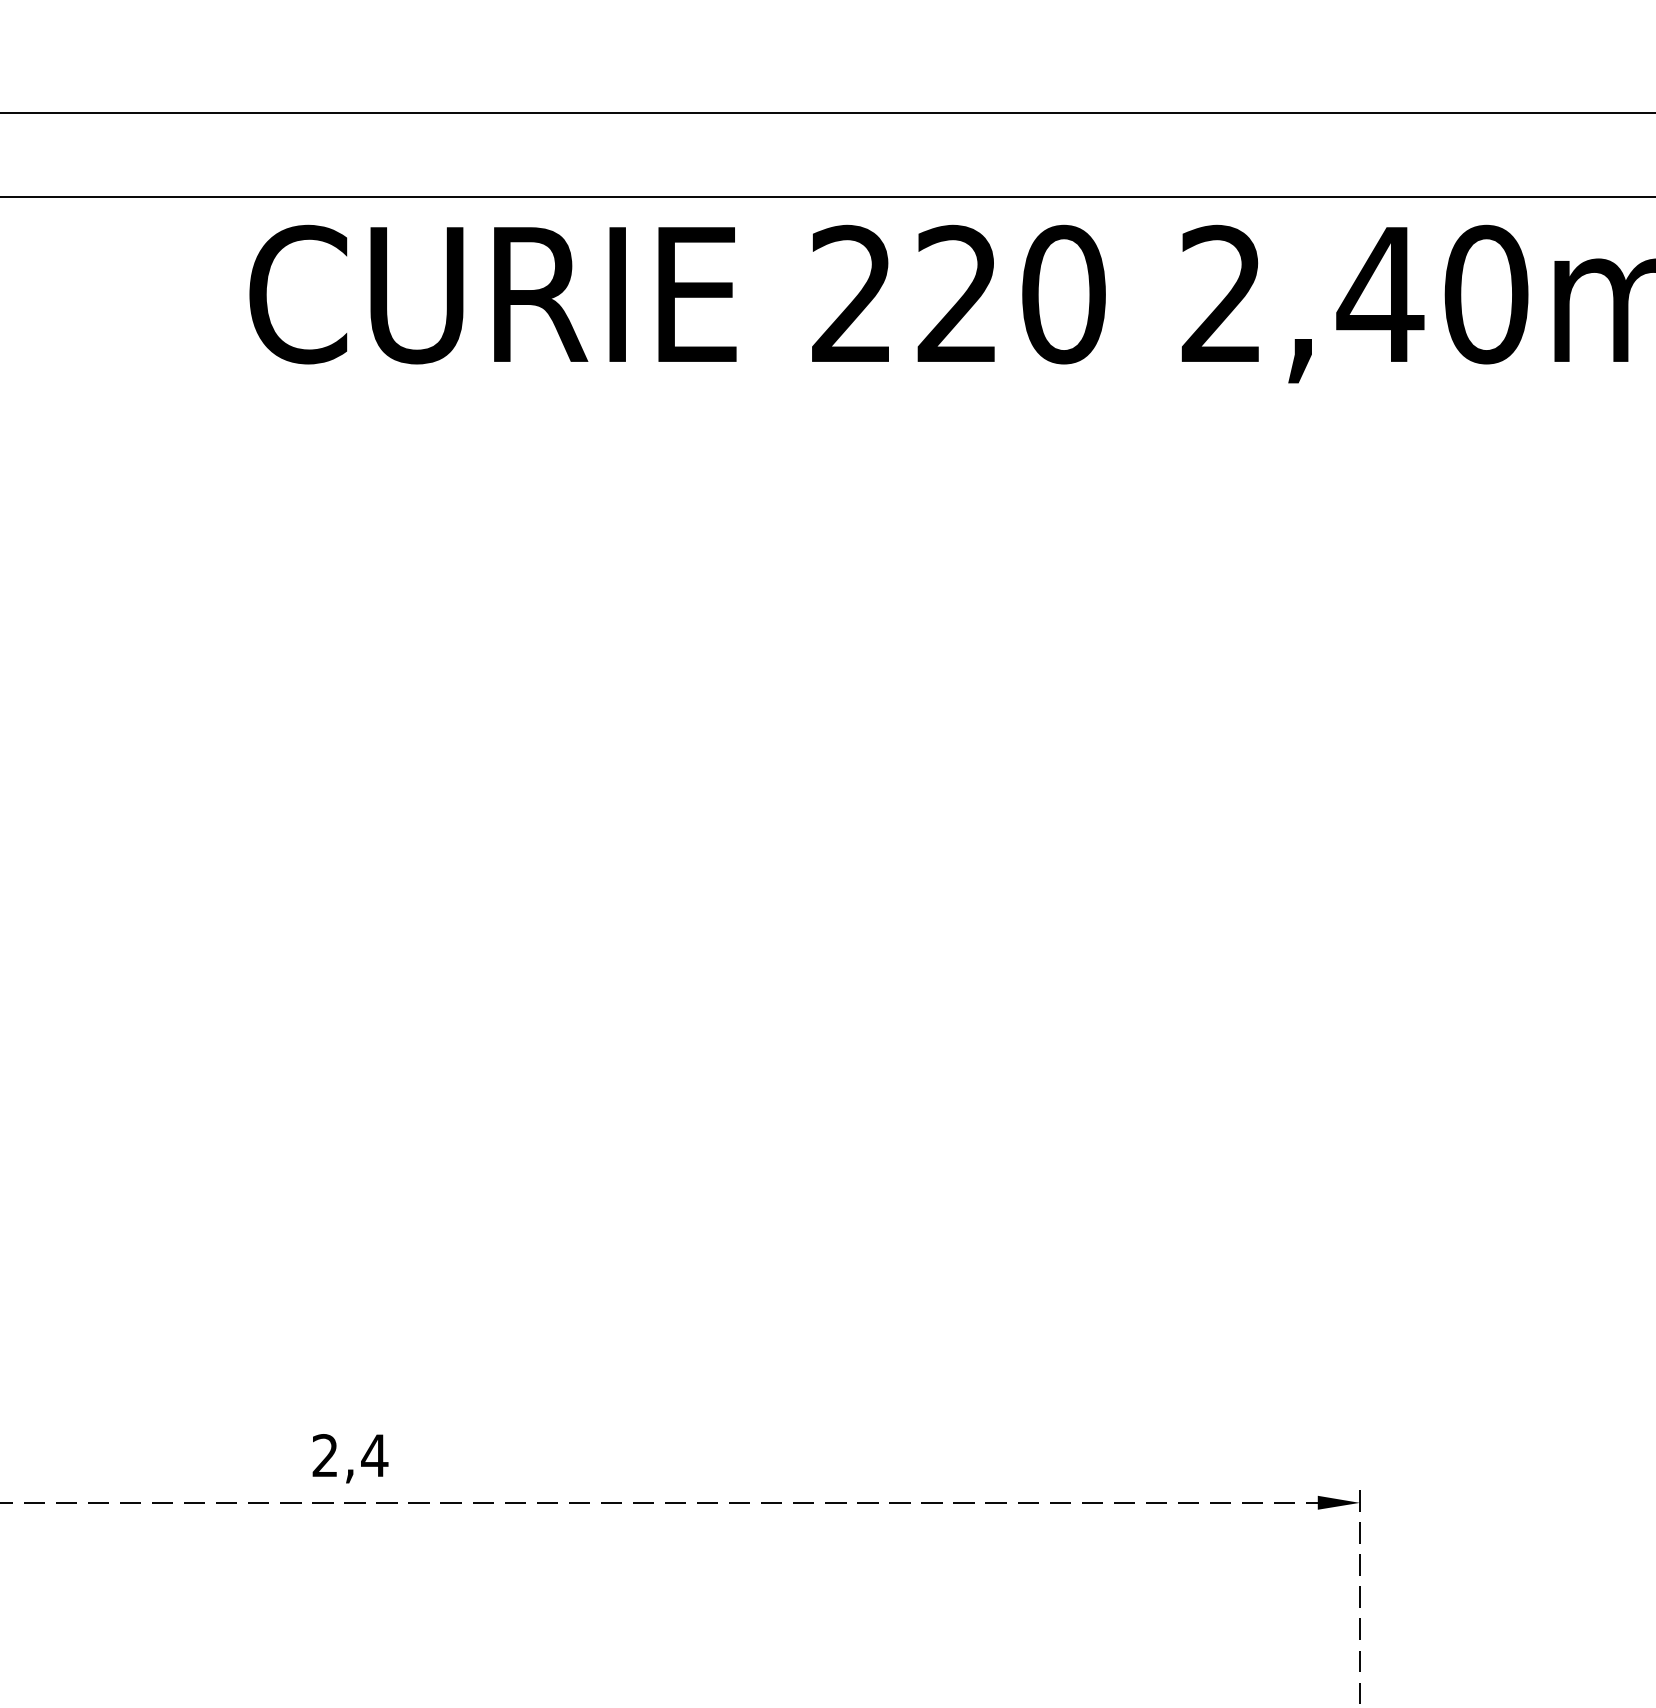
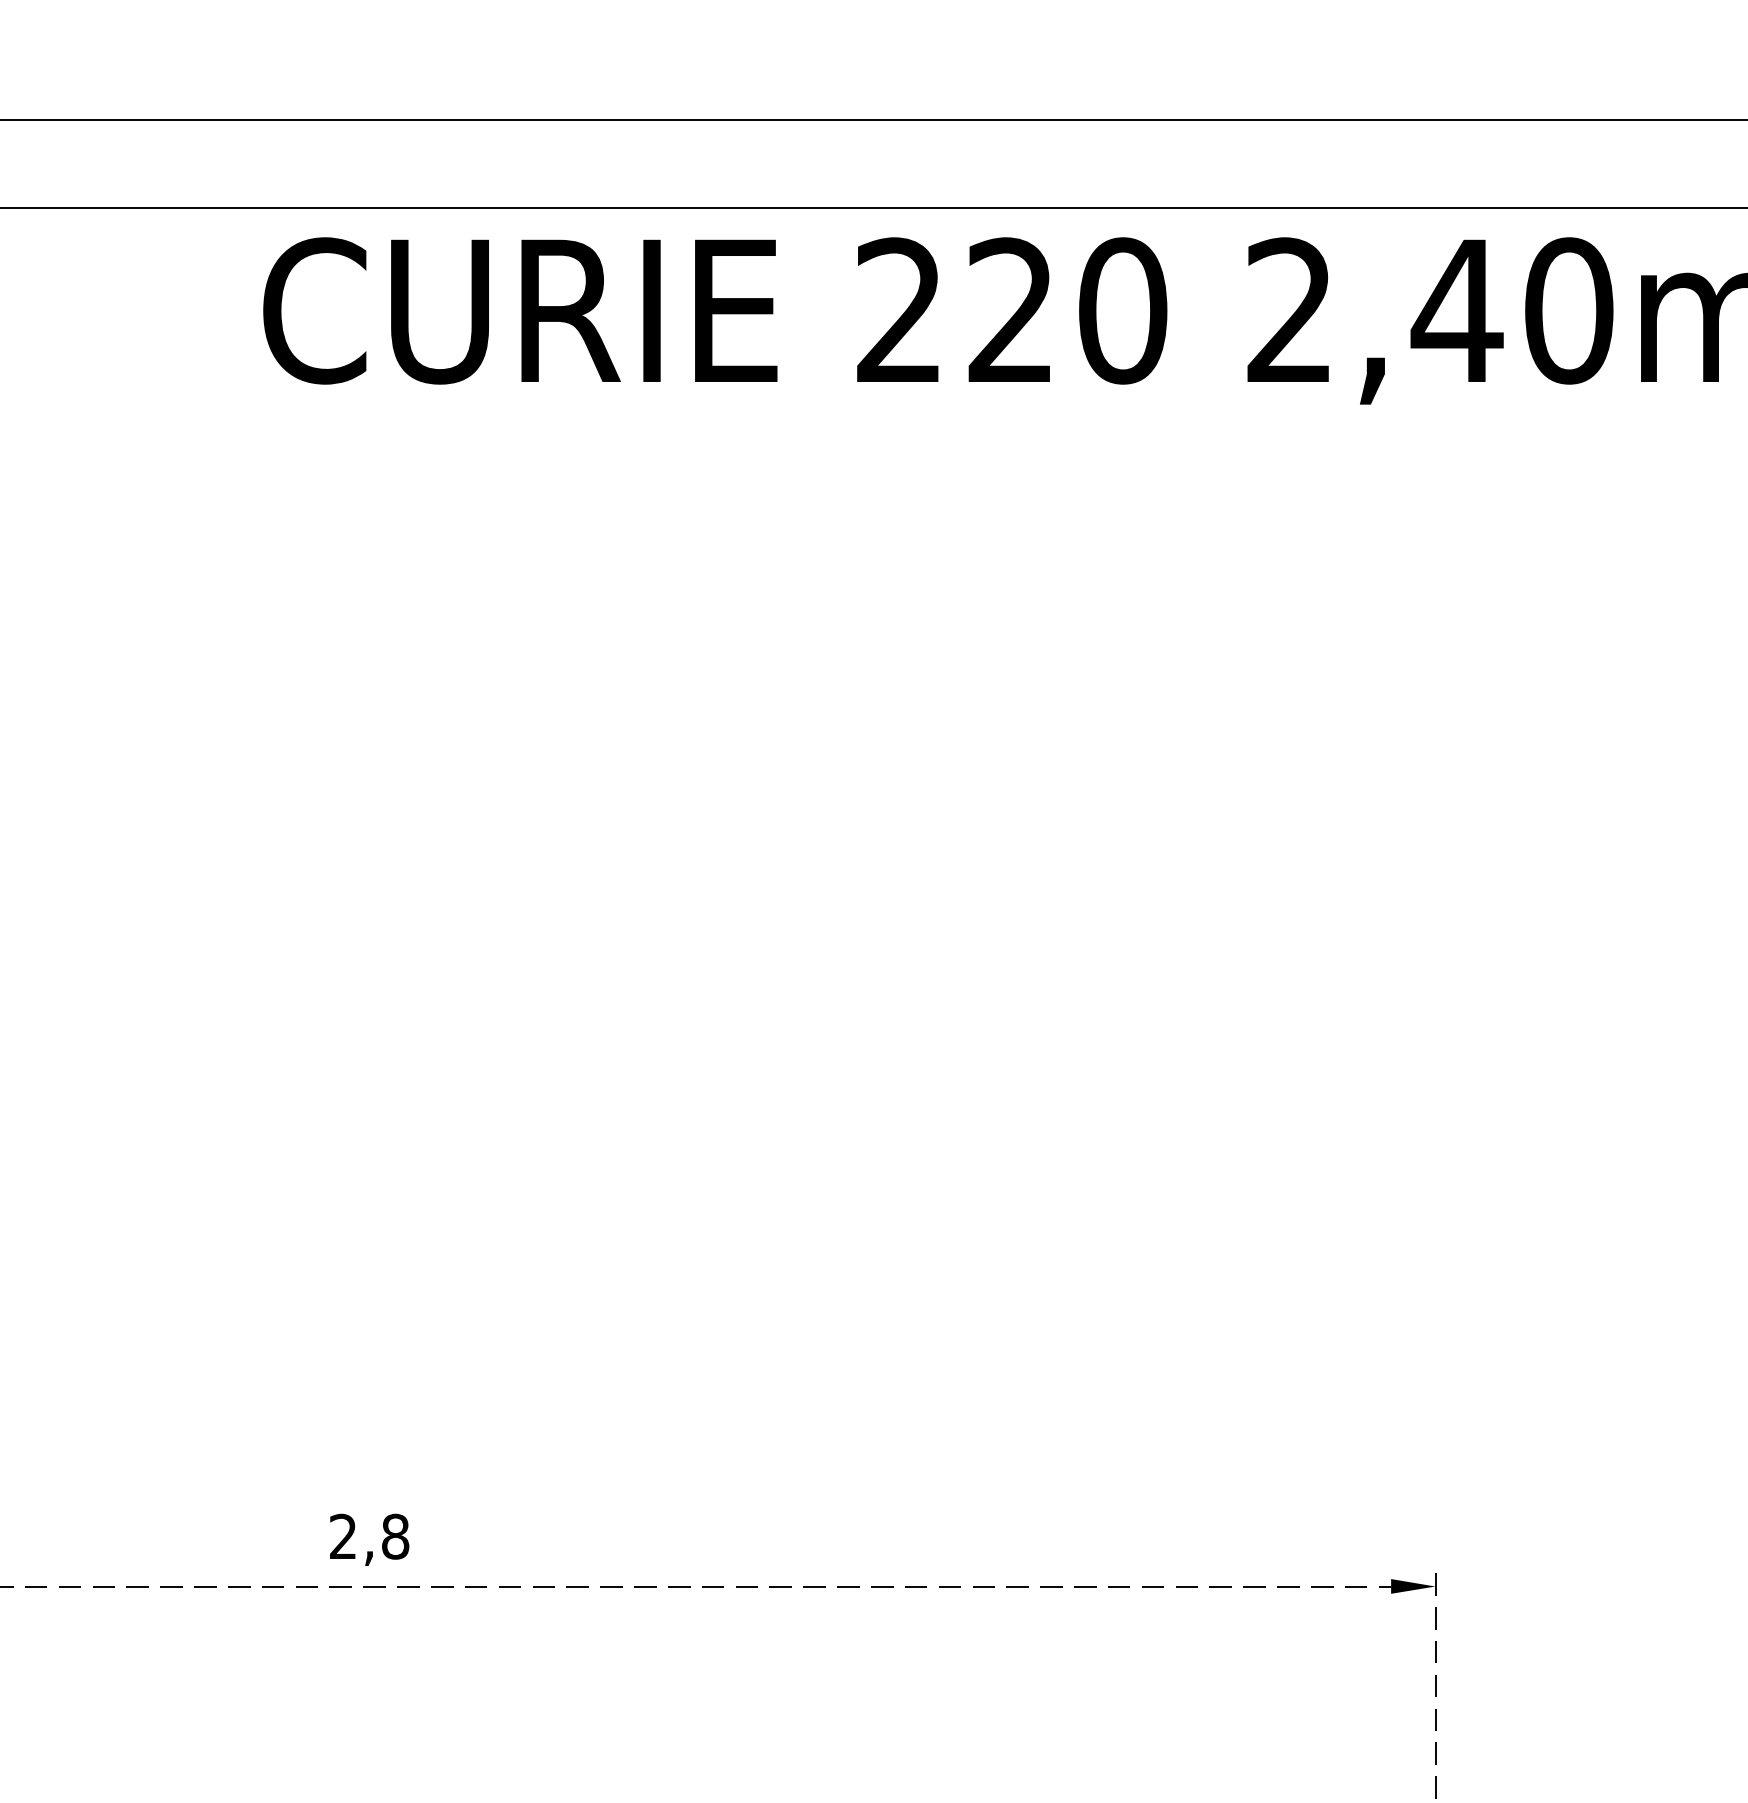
text: (374, 1455) -> (395, 1536), 2,4 -> 2,8

